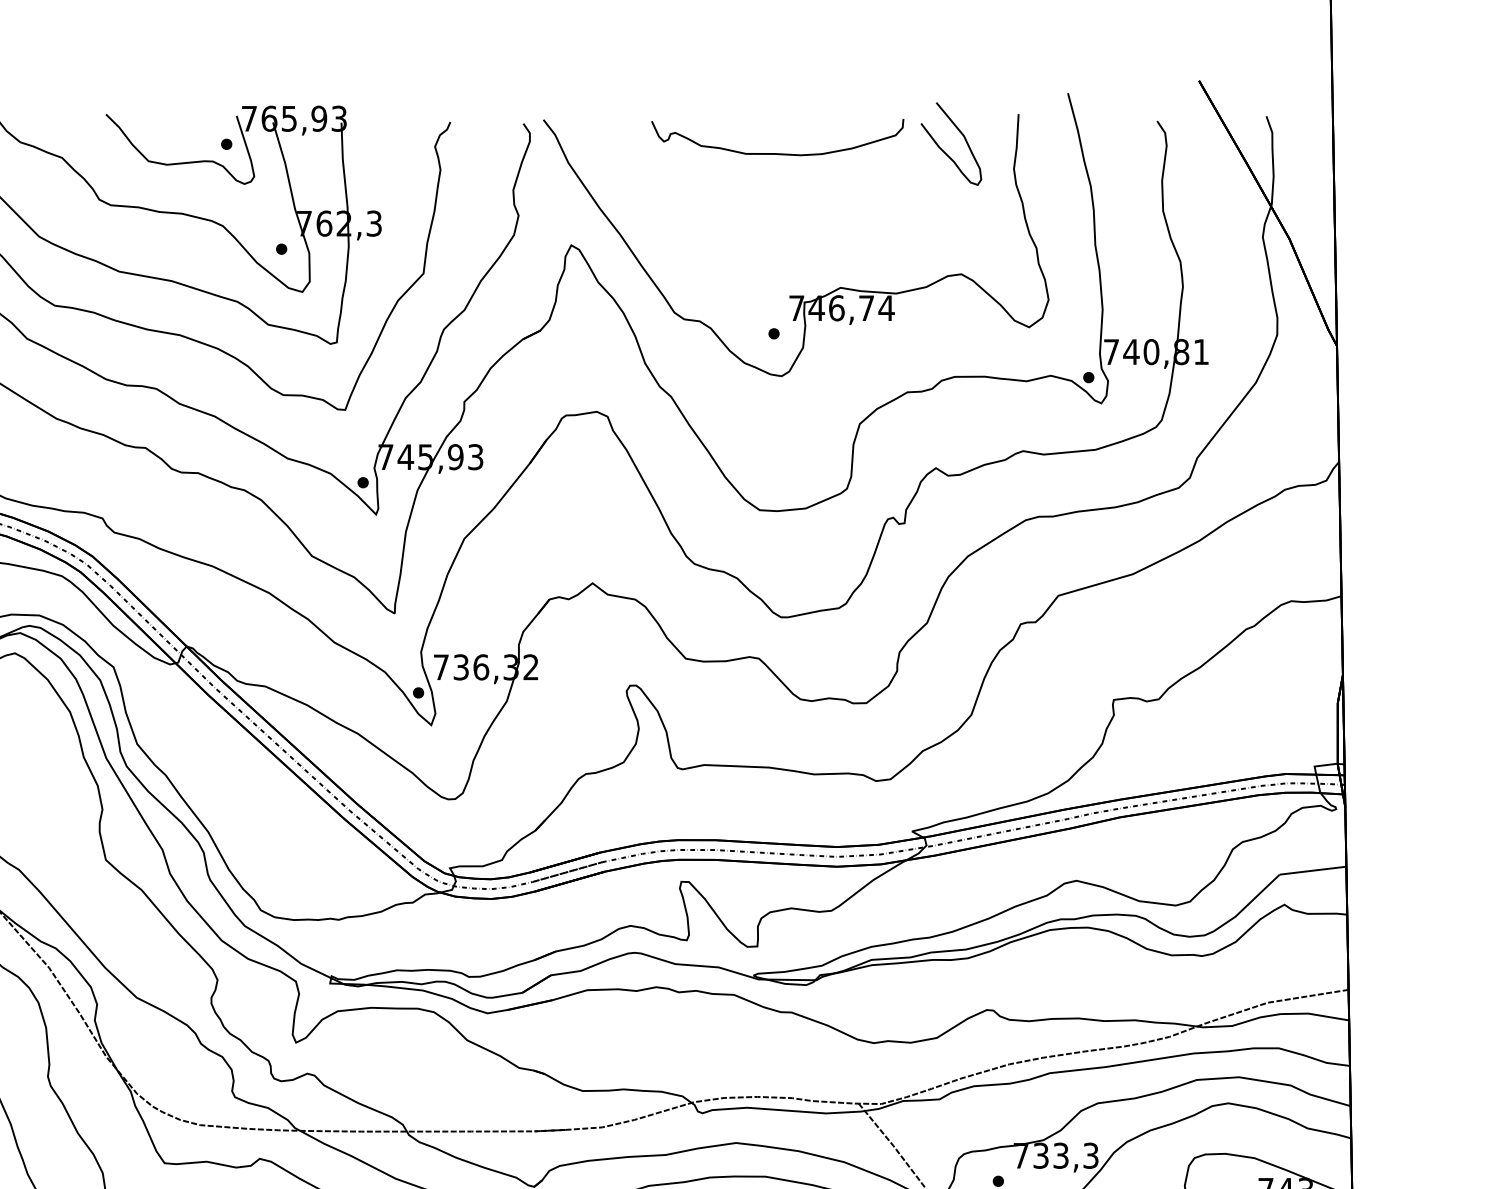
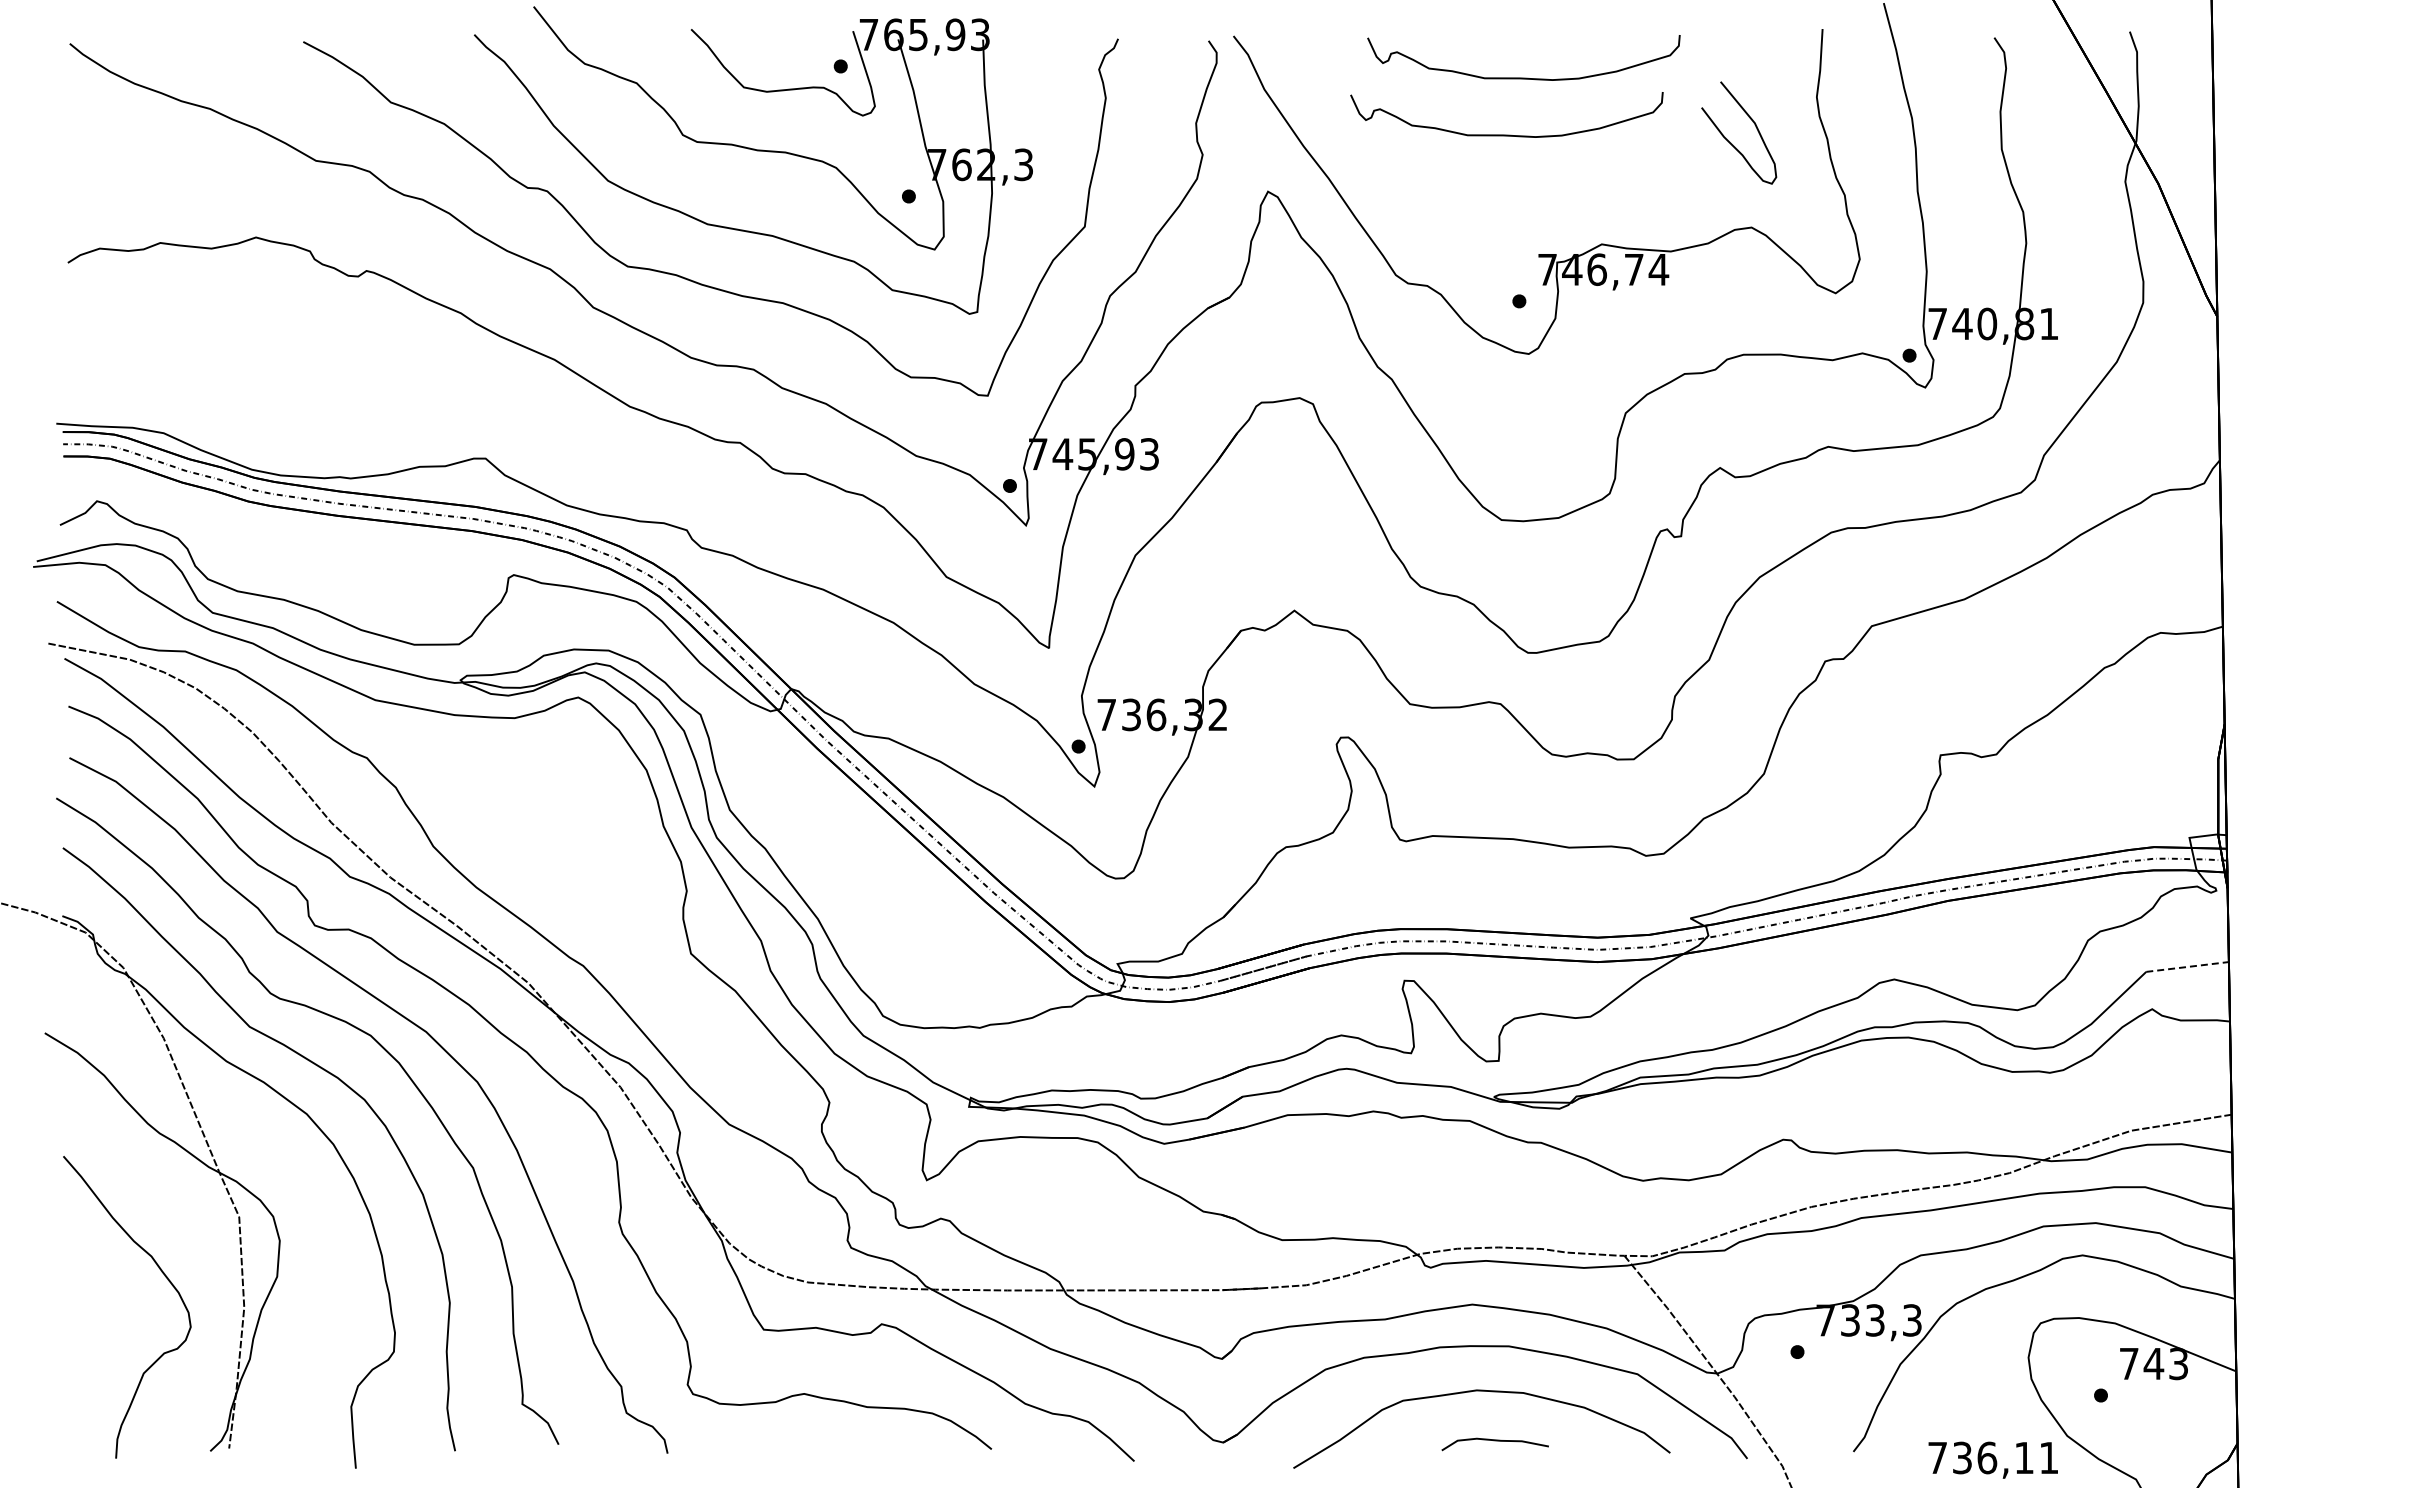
curve: (945, 152) -> (1732, 143), moved
curve: (763, 199) -> (1506, 134), added
line: (1312, 870) -> (2187, 966), solid -> dashed

